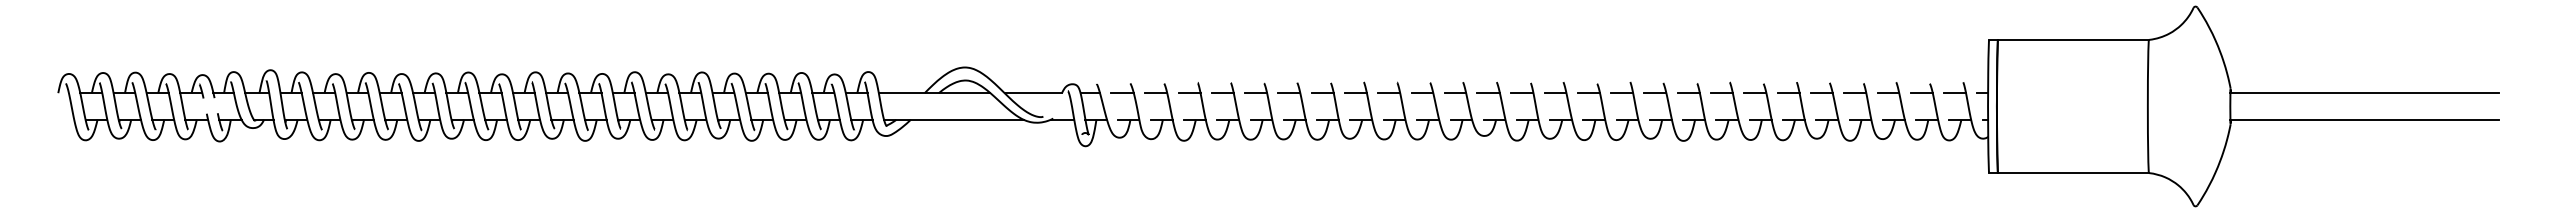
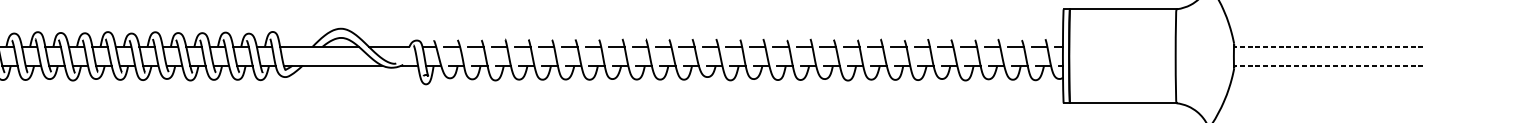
line: (2364, 93) -> (1328, 47), solid -> dashed
line: (2364, 119) -> (1328, 65), solid -> dashed

